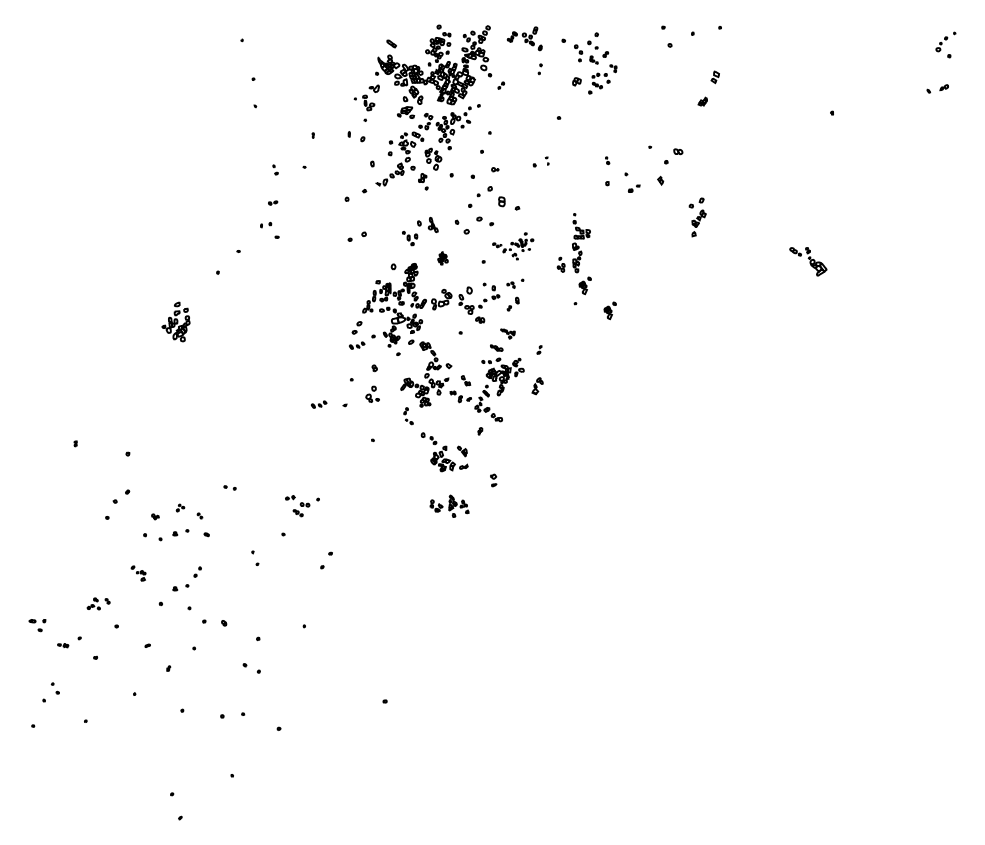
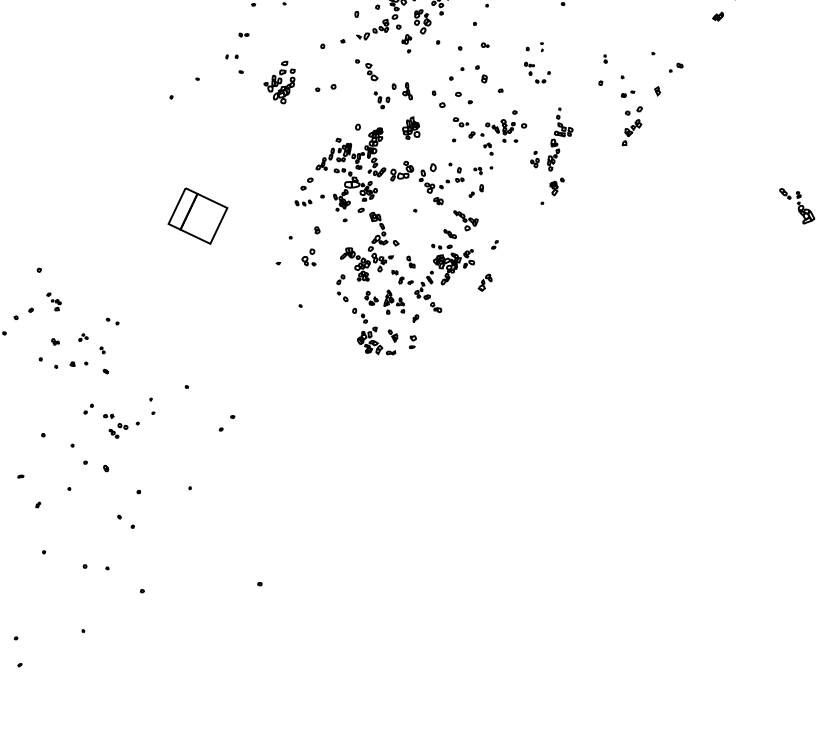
part: (673, 156) -> (676, 68), size x0.62
part: (546, 186) -> (535, 73), added
part: (496, 196) -> (481, 74), size x0.71
part: (391, 212) -> (366, 69), added
part: (697, 217) -> (631, 126), moved
part: (512, 246) -> (487, 130), size x1.67
part: (442, 258) -> (411, 128), size x1.67
part: (609, 310) -> (576, 217), removed
part: (175, 321) -> (279, 80), moved
part: (507, 333) -> (464, 220), size x1.67
part: (262, 376) -> (197, 216), added
part: (318, 404) -> (250, 257), removed
part: (408, 415) -> (343, 287), size x1.43
part: (493, 480) -> (412, 342), moved
part: (229, 487) -> (112, 321), moved
part: (449, 505) -> (385, 300), moved
part: (302, 506) -> (119, 427), moved
part: (138, 573) -> (53, 301), moved
part: (180, 587) -> (67, 421), removed

